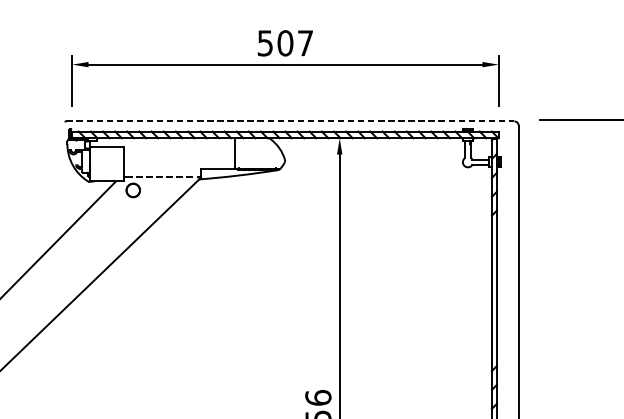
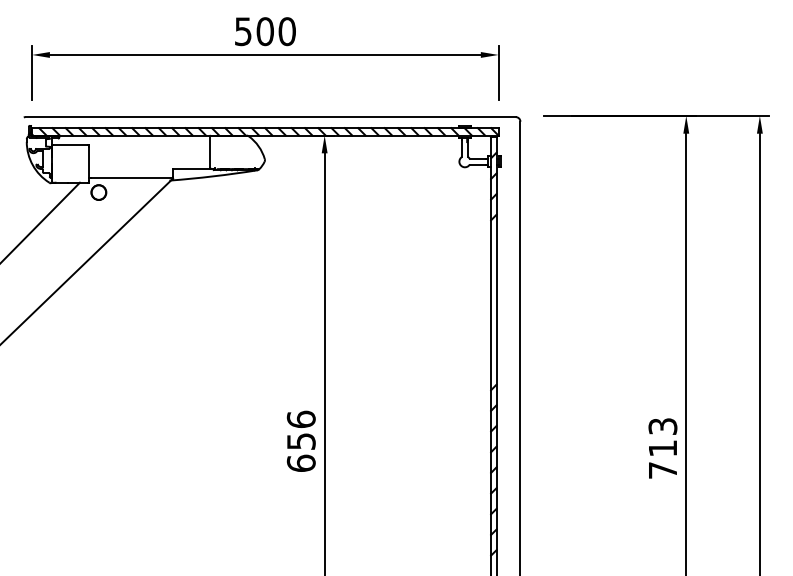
text: (304, 43) -> (286, 31), 507 -> 500
line: (291, 121) -> (271, 117), dashed -> solid
line: (163, 176) -> (131, 177), dashed -> solid

